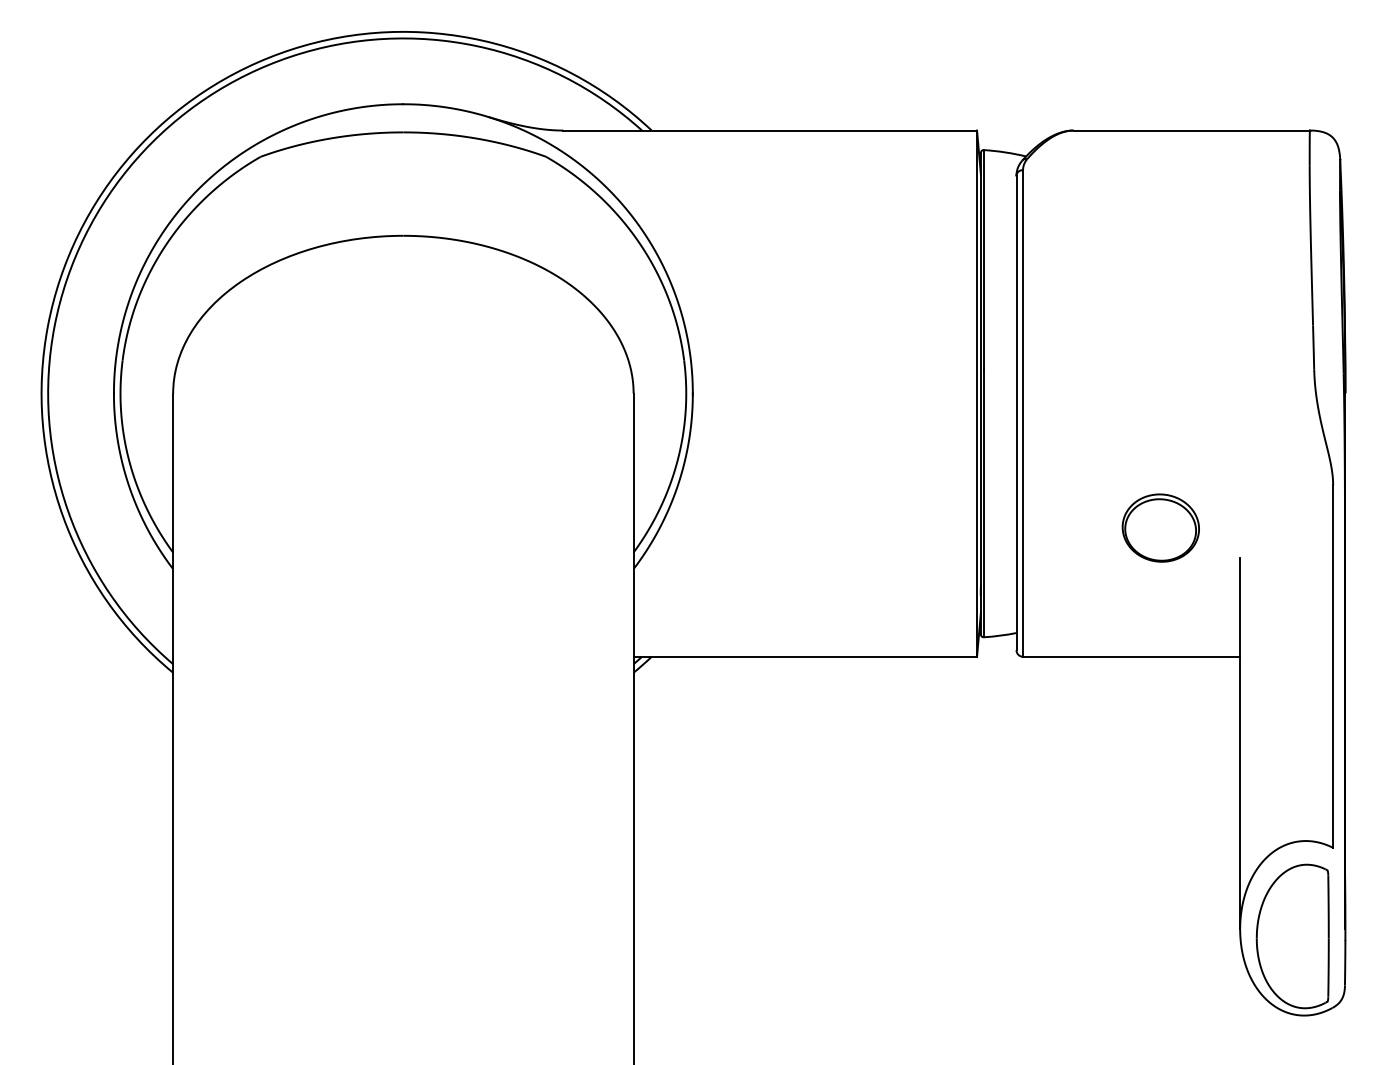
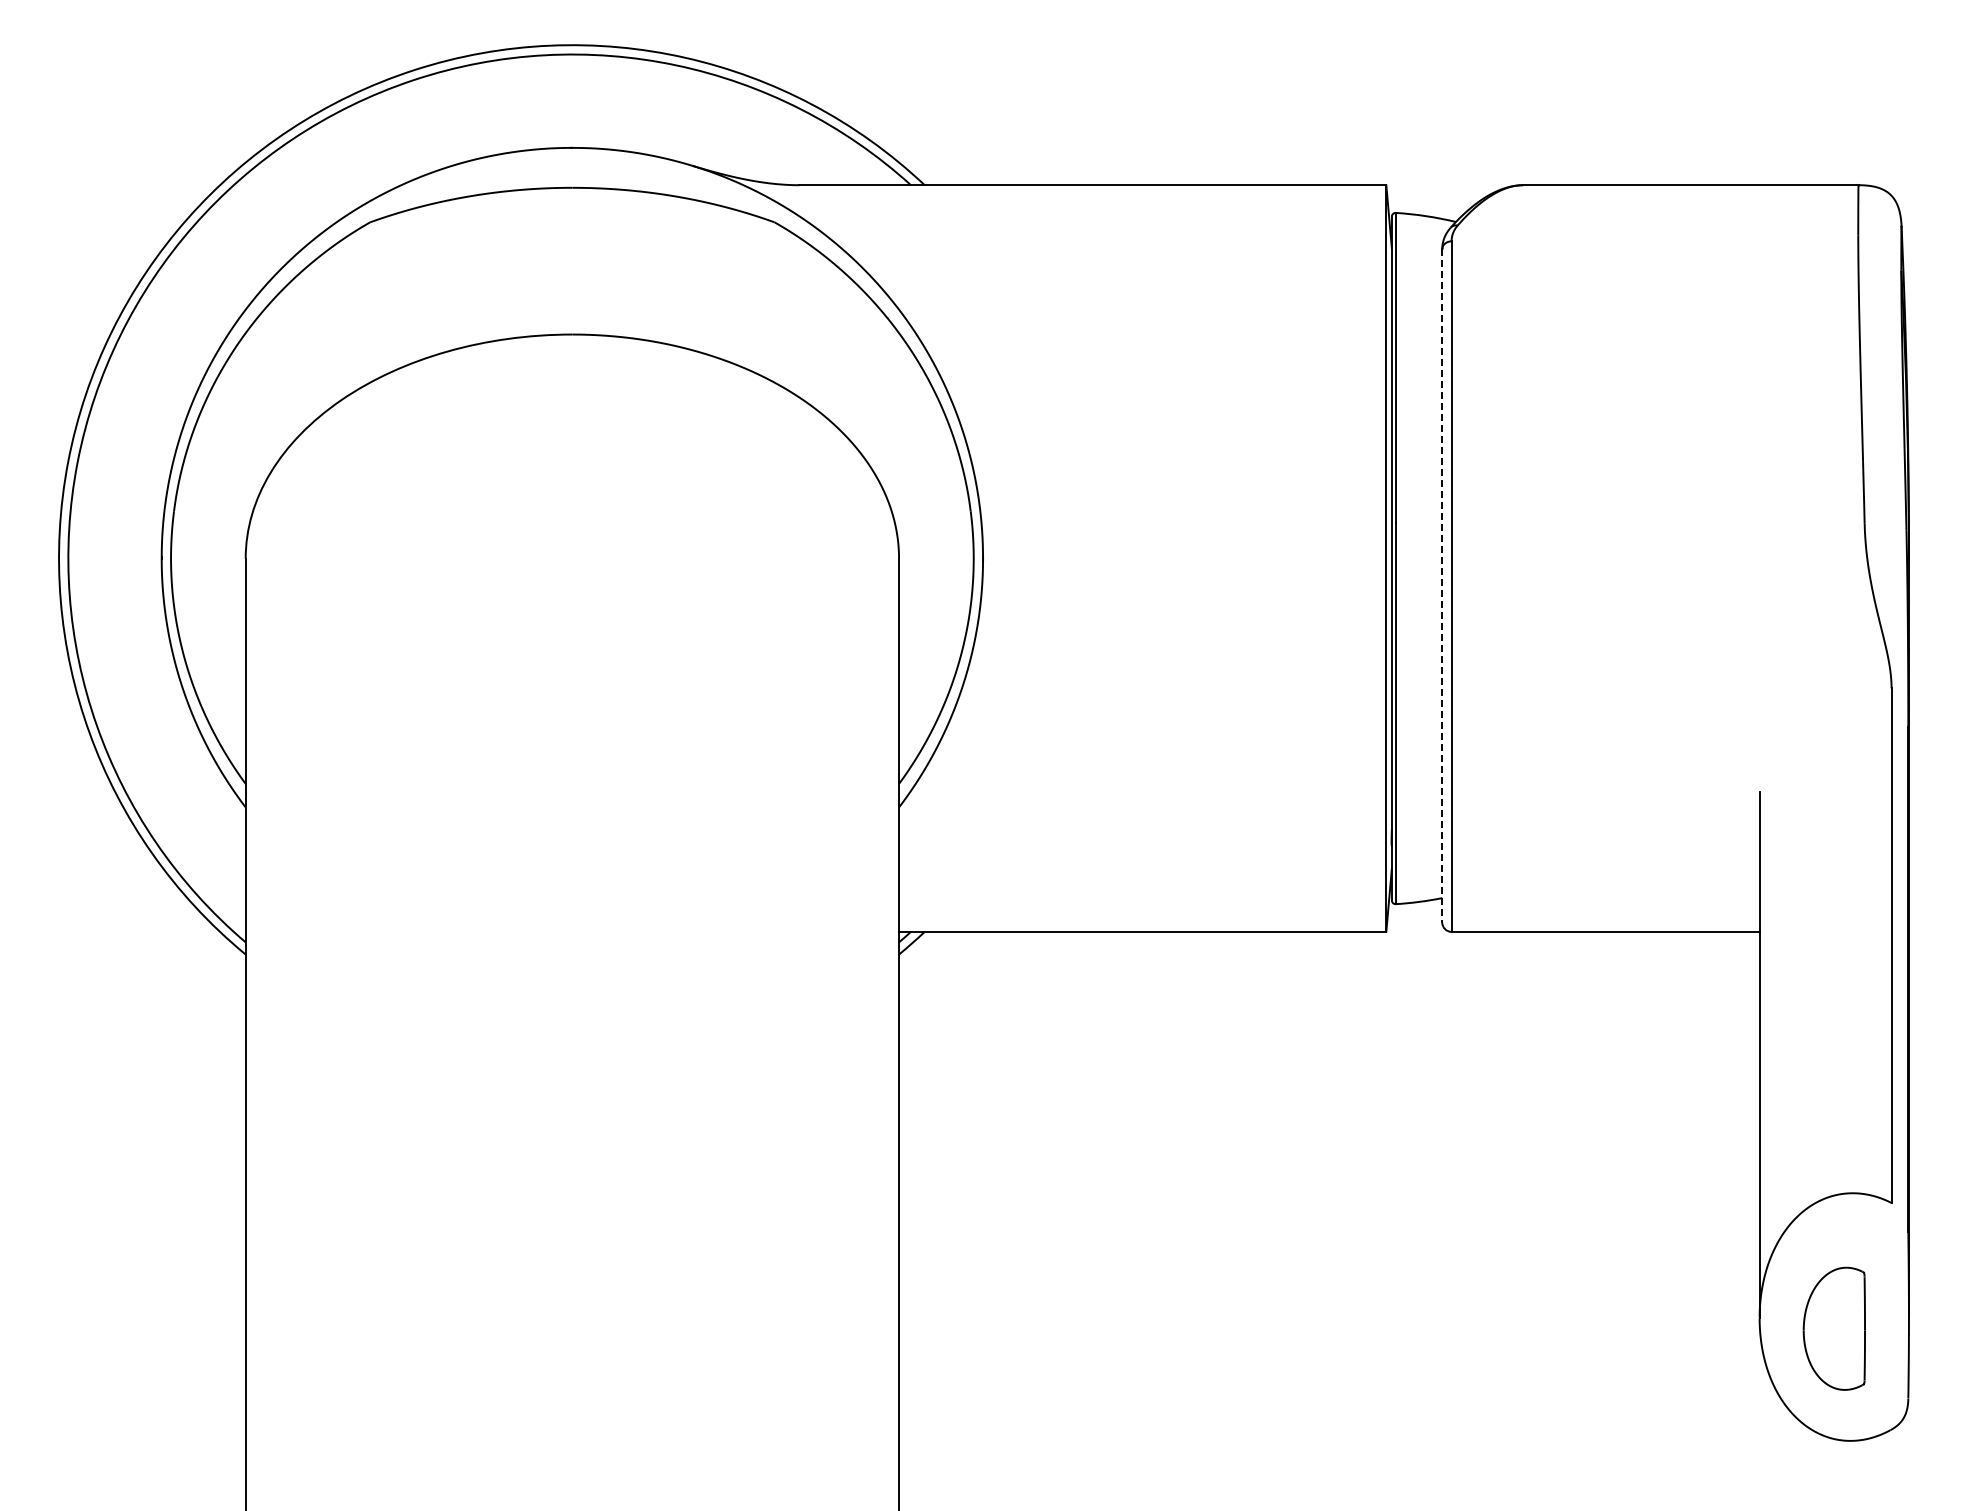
line: (1016, 412) -> (1442, 585), solid -> dashed
part: (1161, 527) -> (1647, 748), removed
part: (1292, 936) -> (1834, 1328), size x0.6

